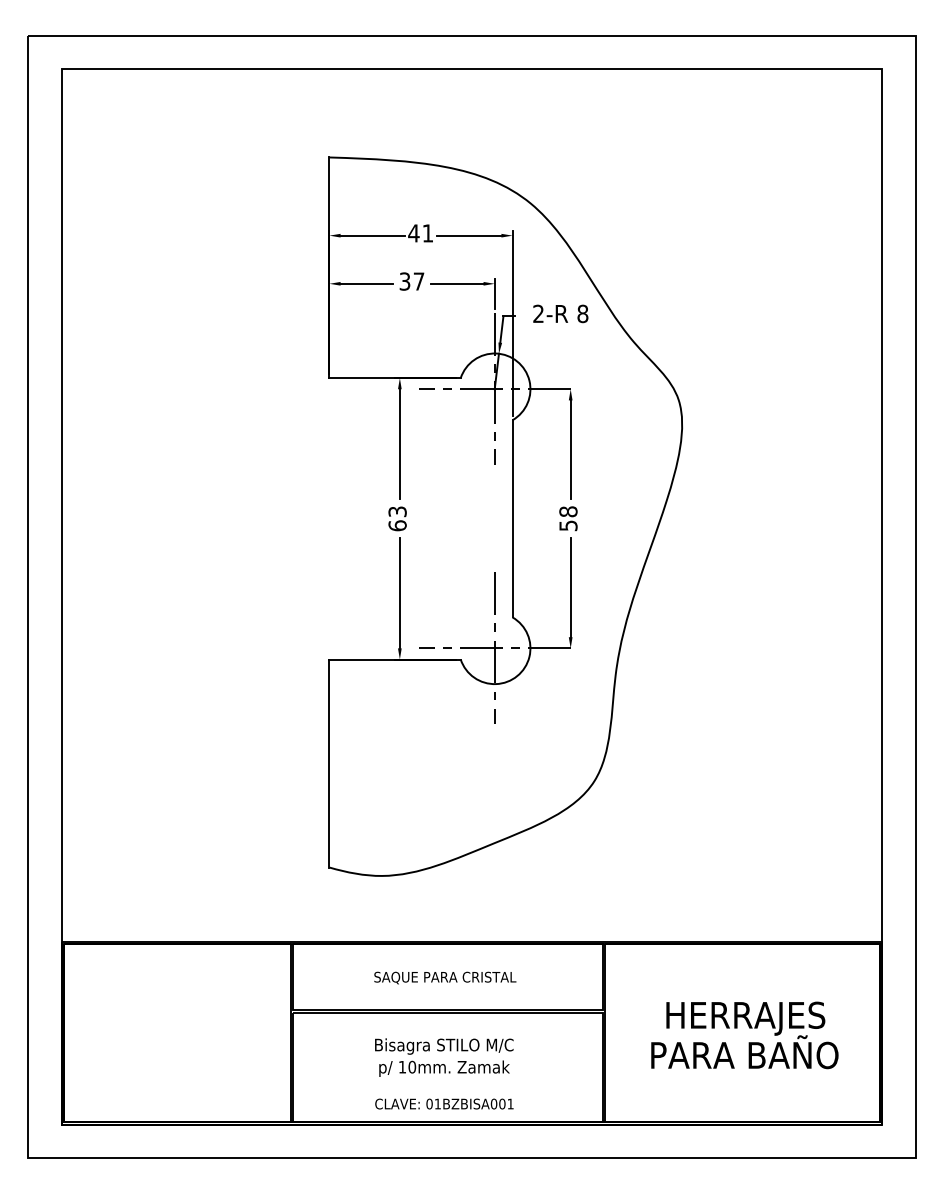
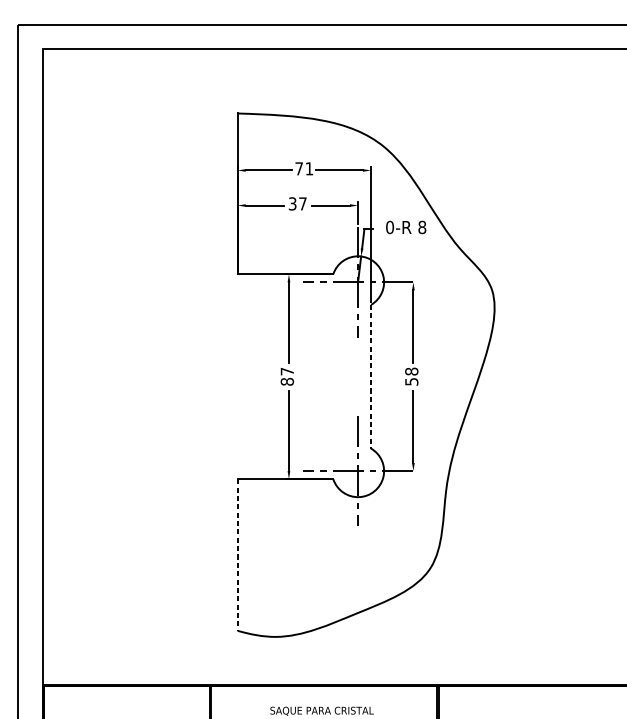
text: (413, 233) -> (298, 168), 41 -> 71
text: (538, 313) -> (389, 227), 2-R -> 0-R
text: (397, 518) -> (287, 376), 63 -> 87
line: (512, 518) -> (371, 376), solid -> dashed
line: (329, 763) -> (237, 554), solid -> dashed

